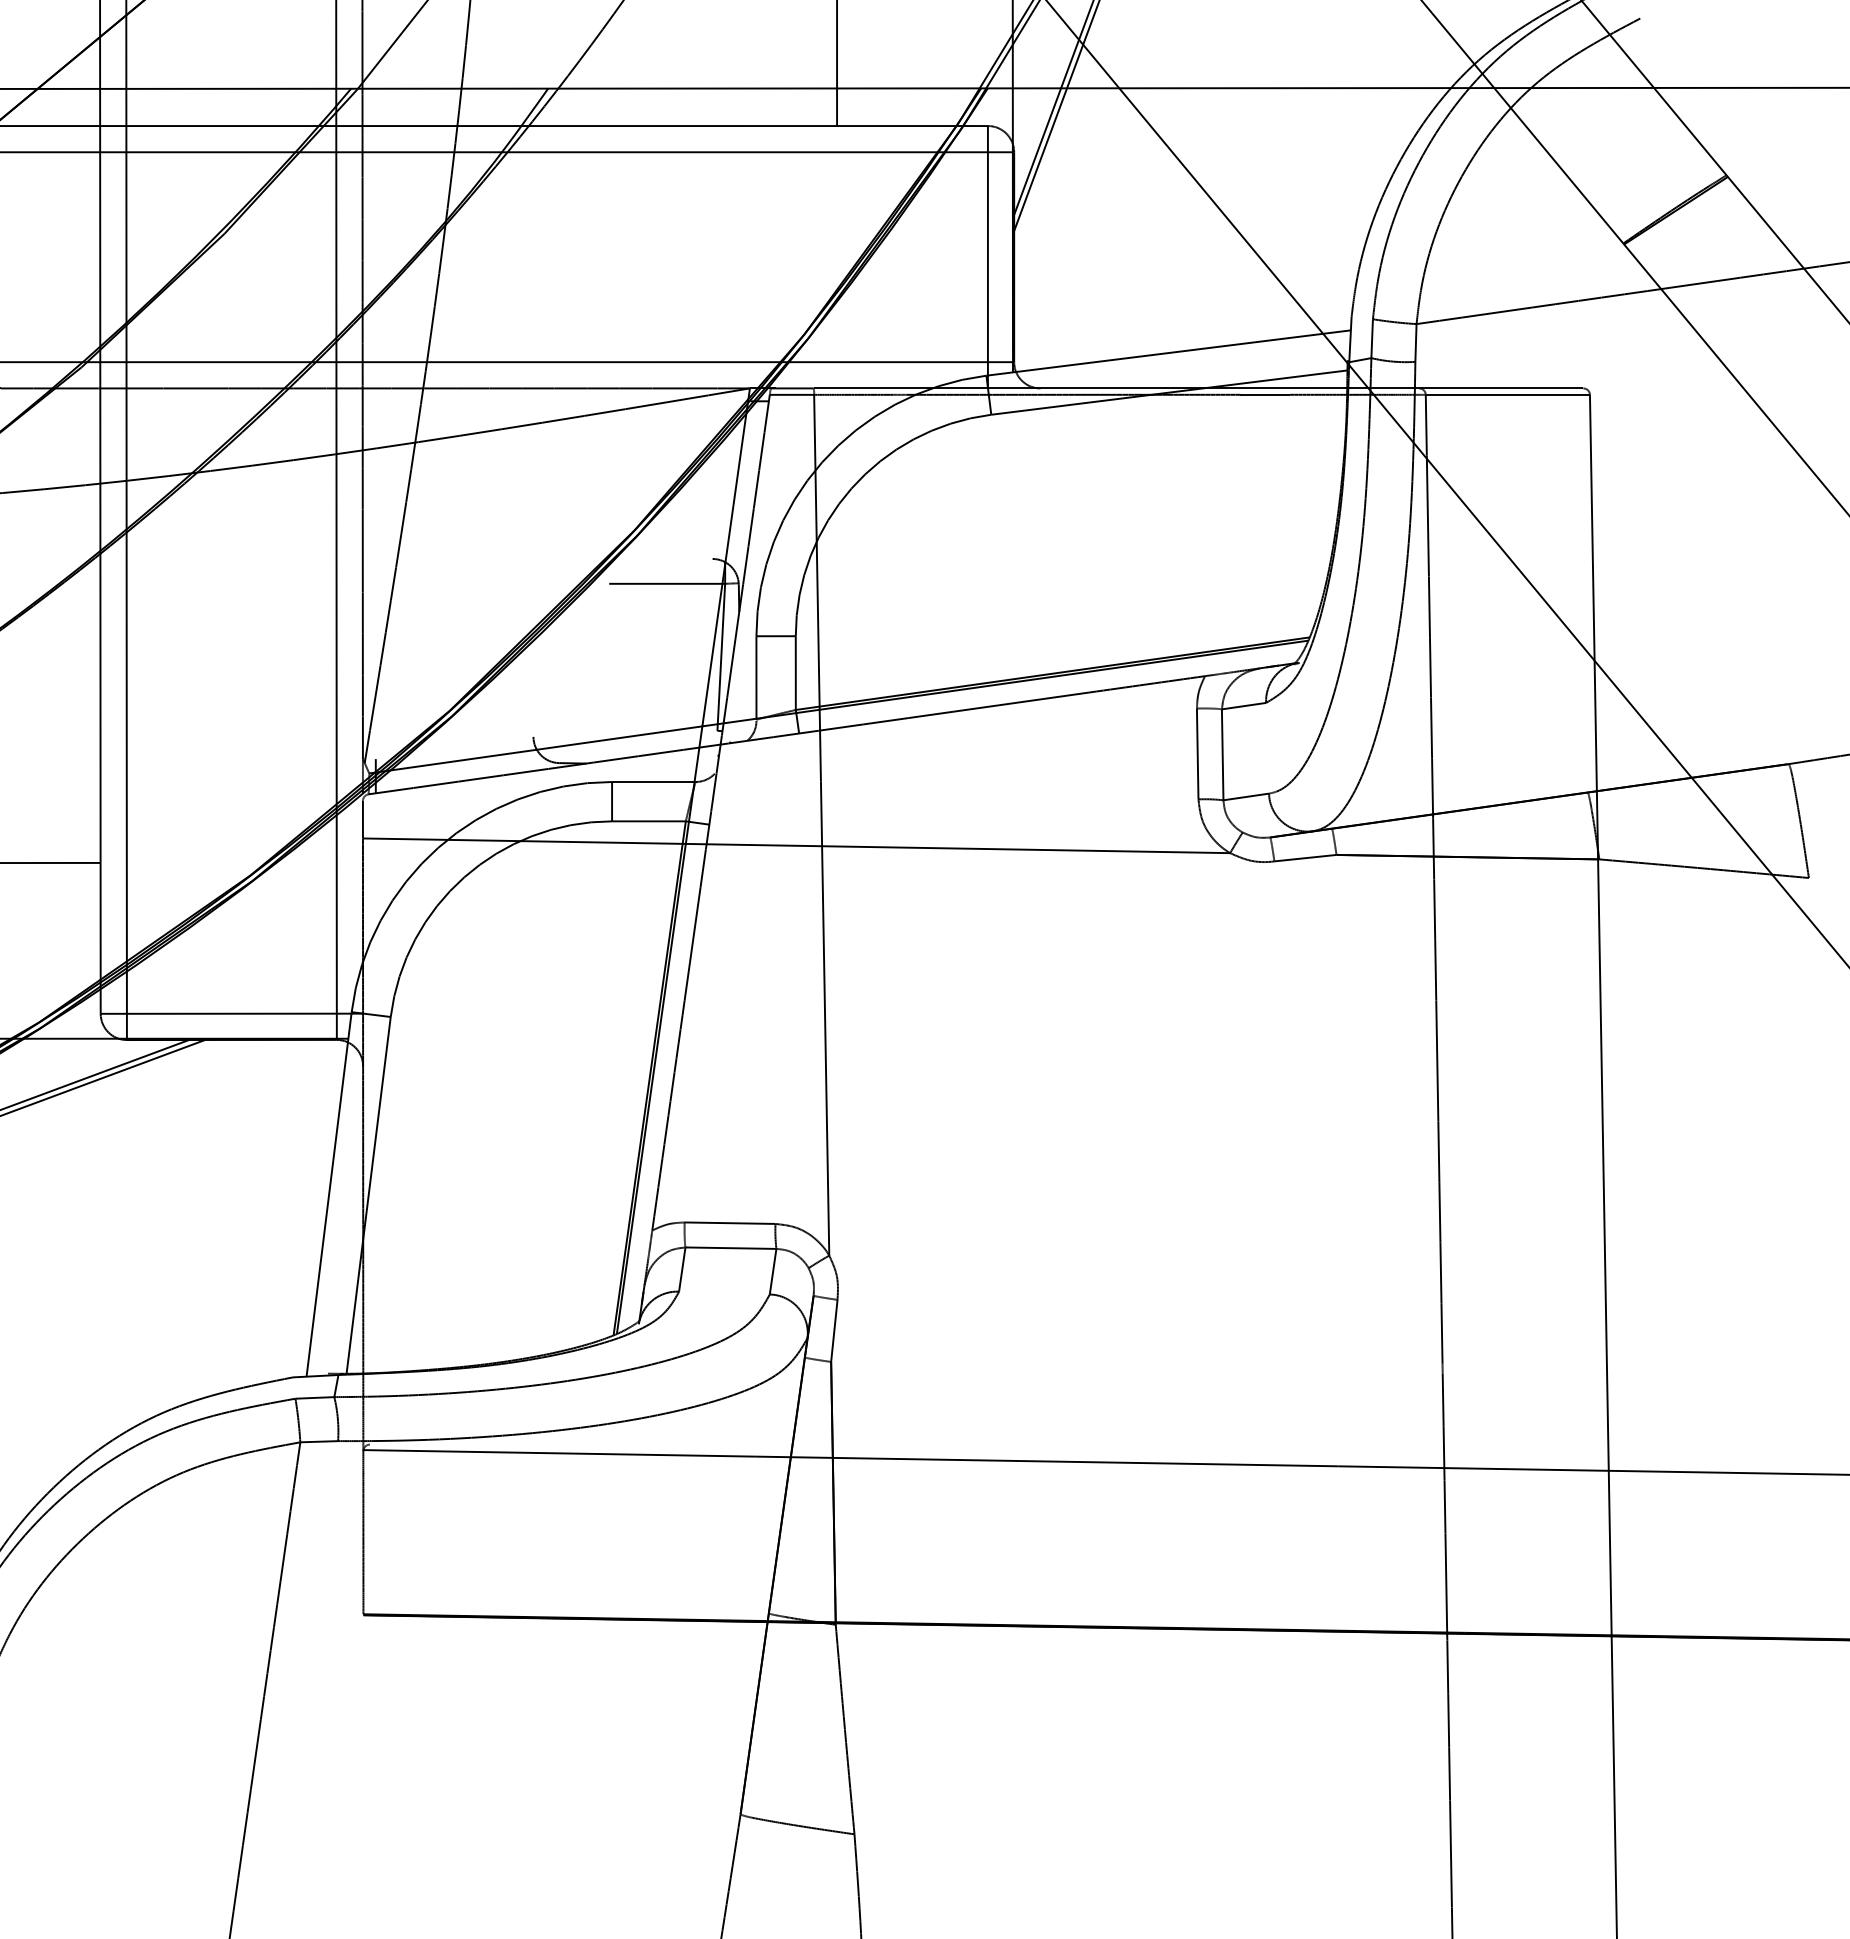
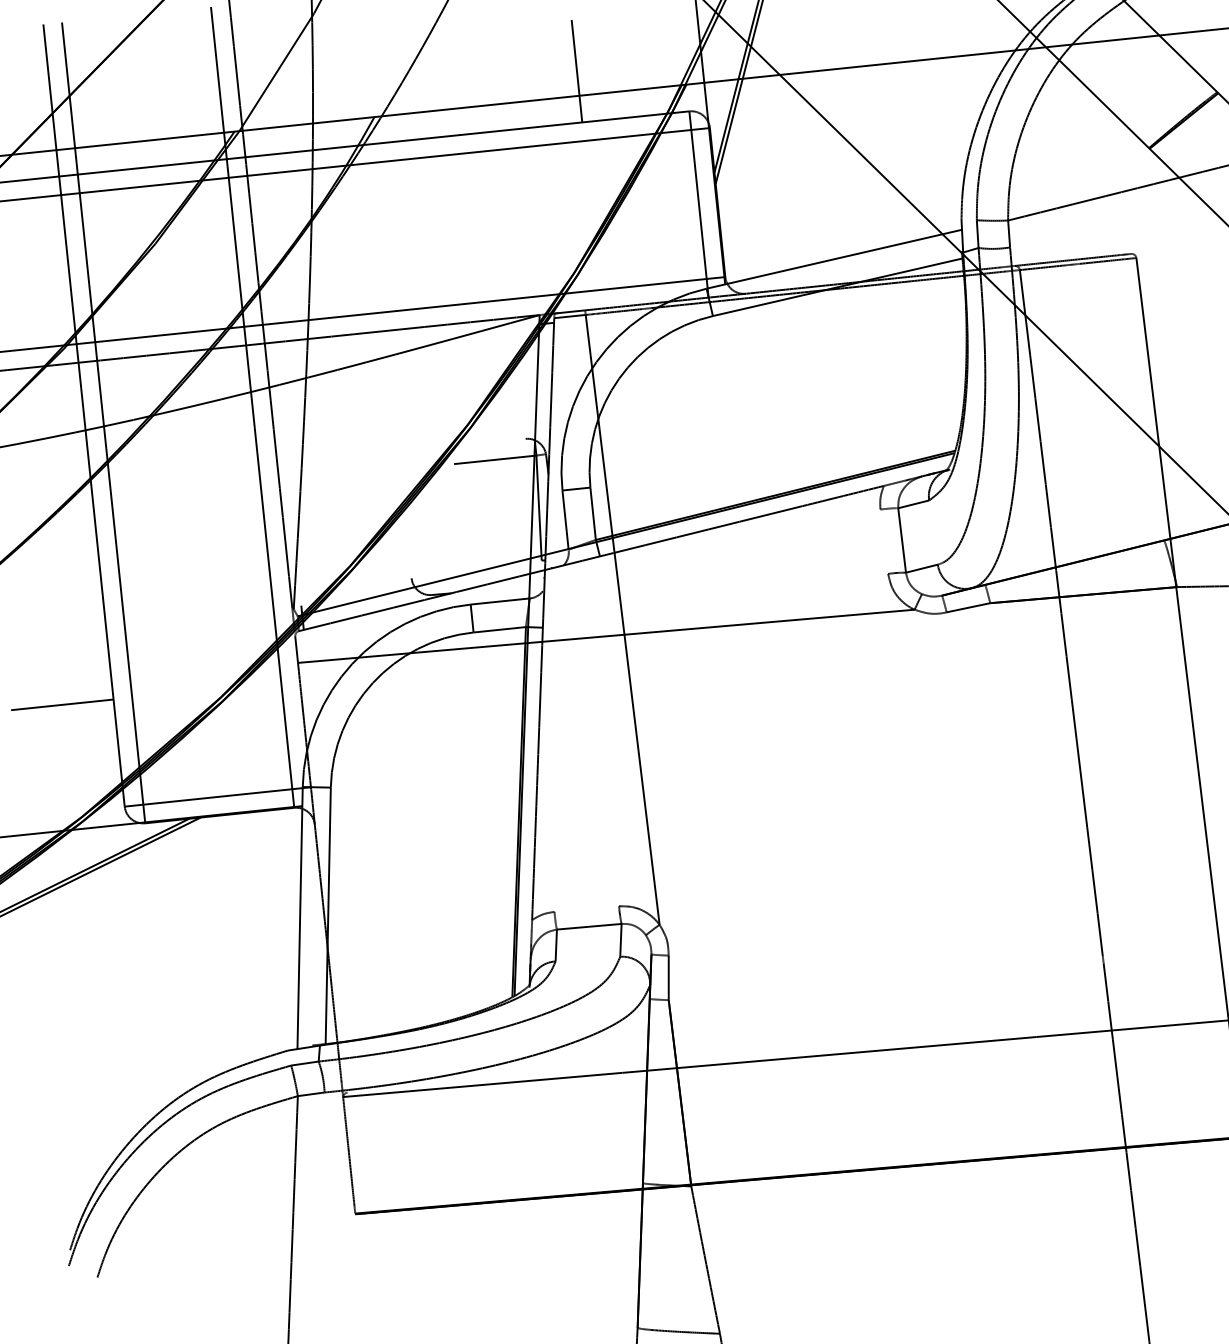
line: (1197, 753) -> (884, 541), removed
line: (729, 1222) -> (586, 908), removed

